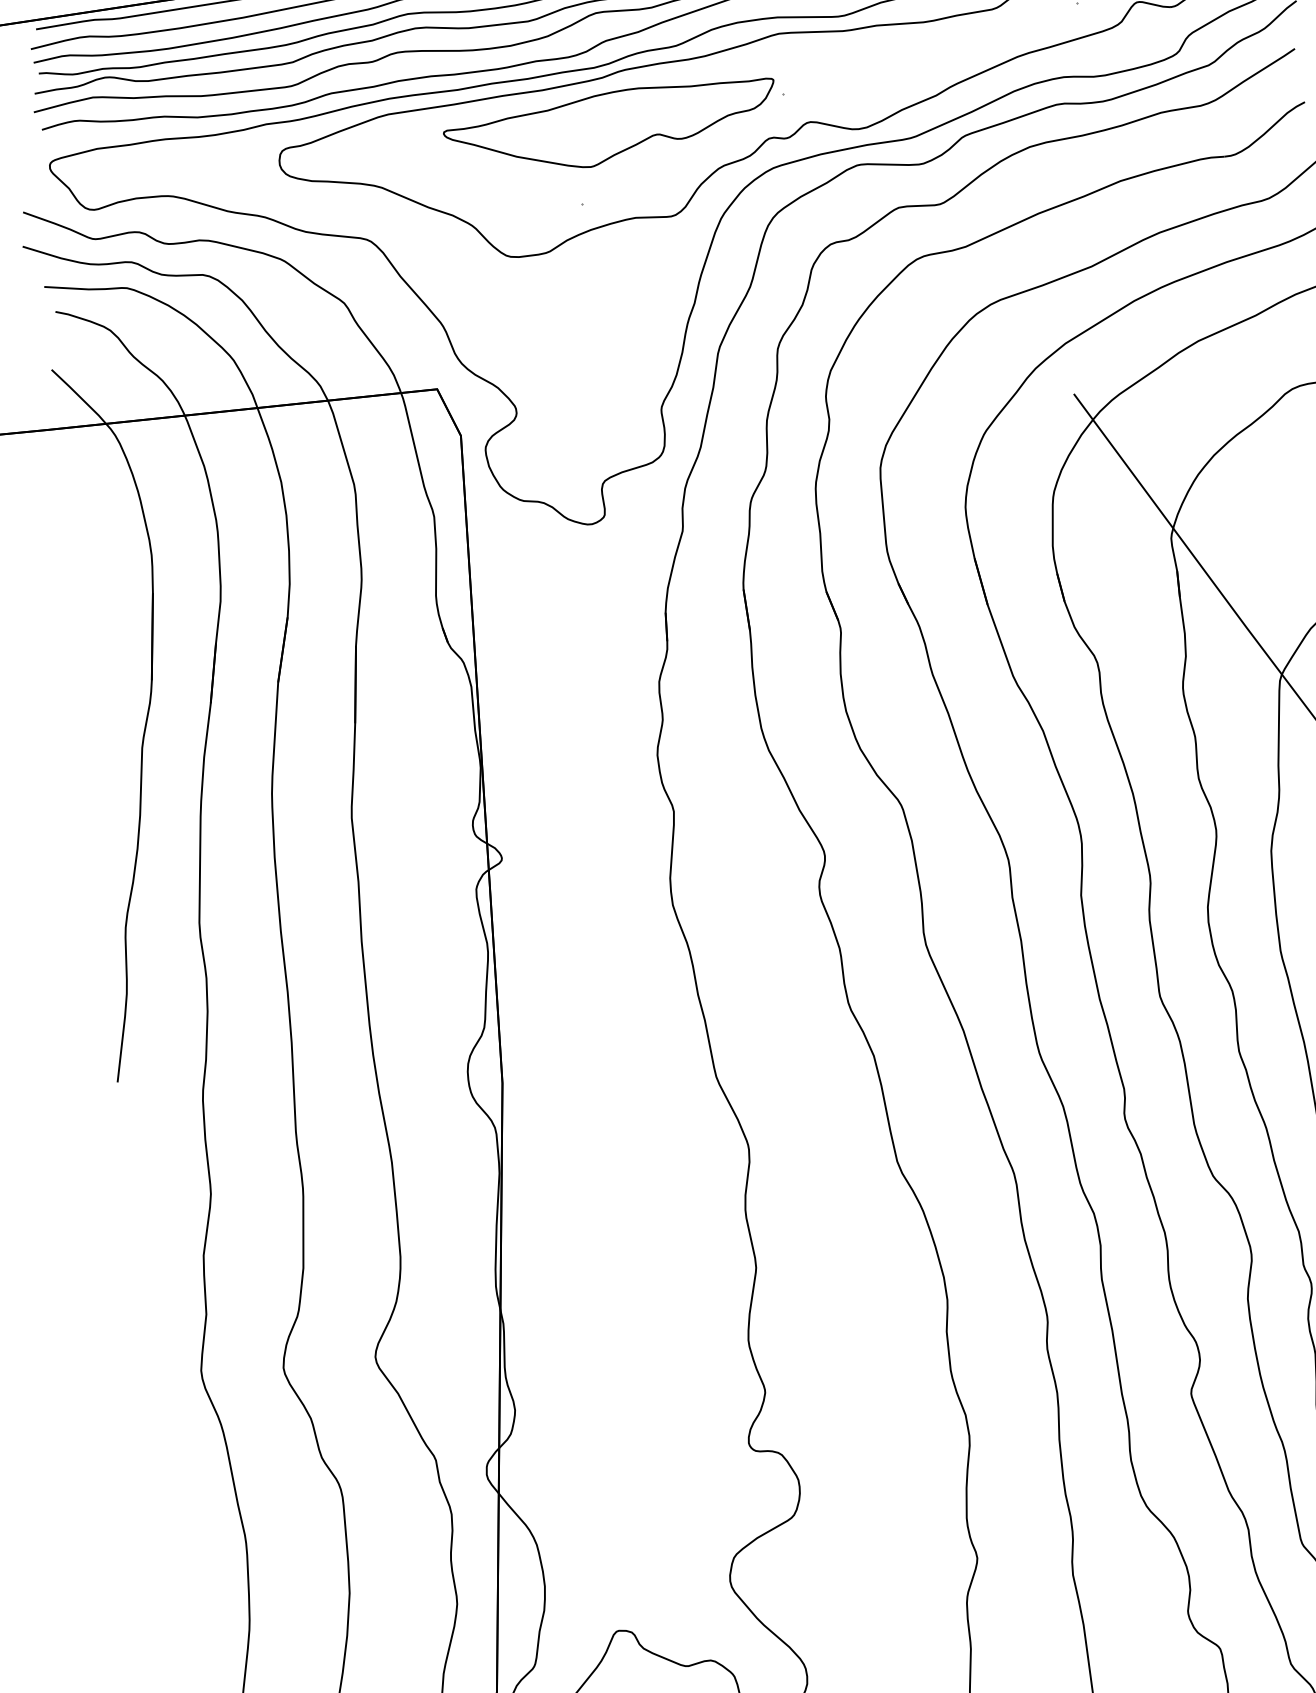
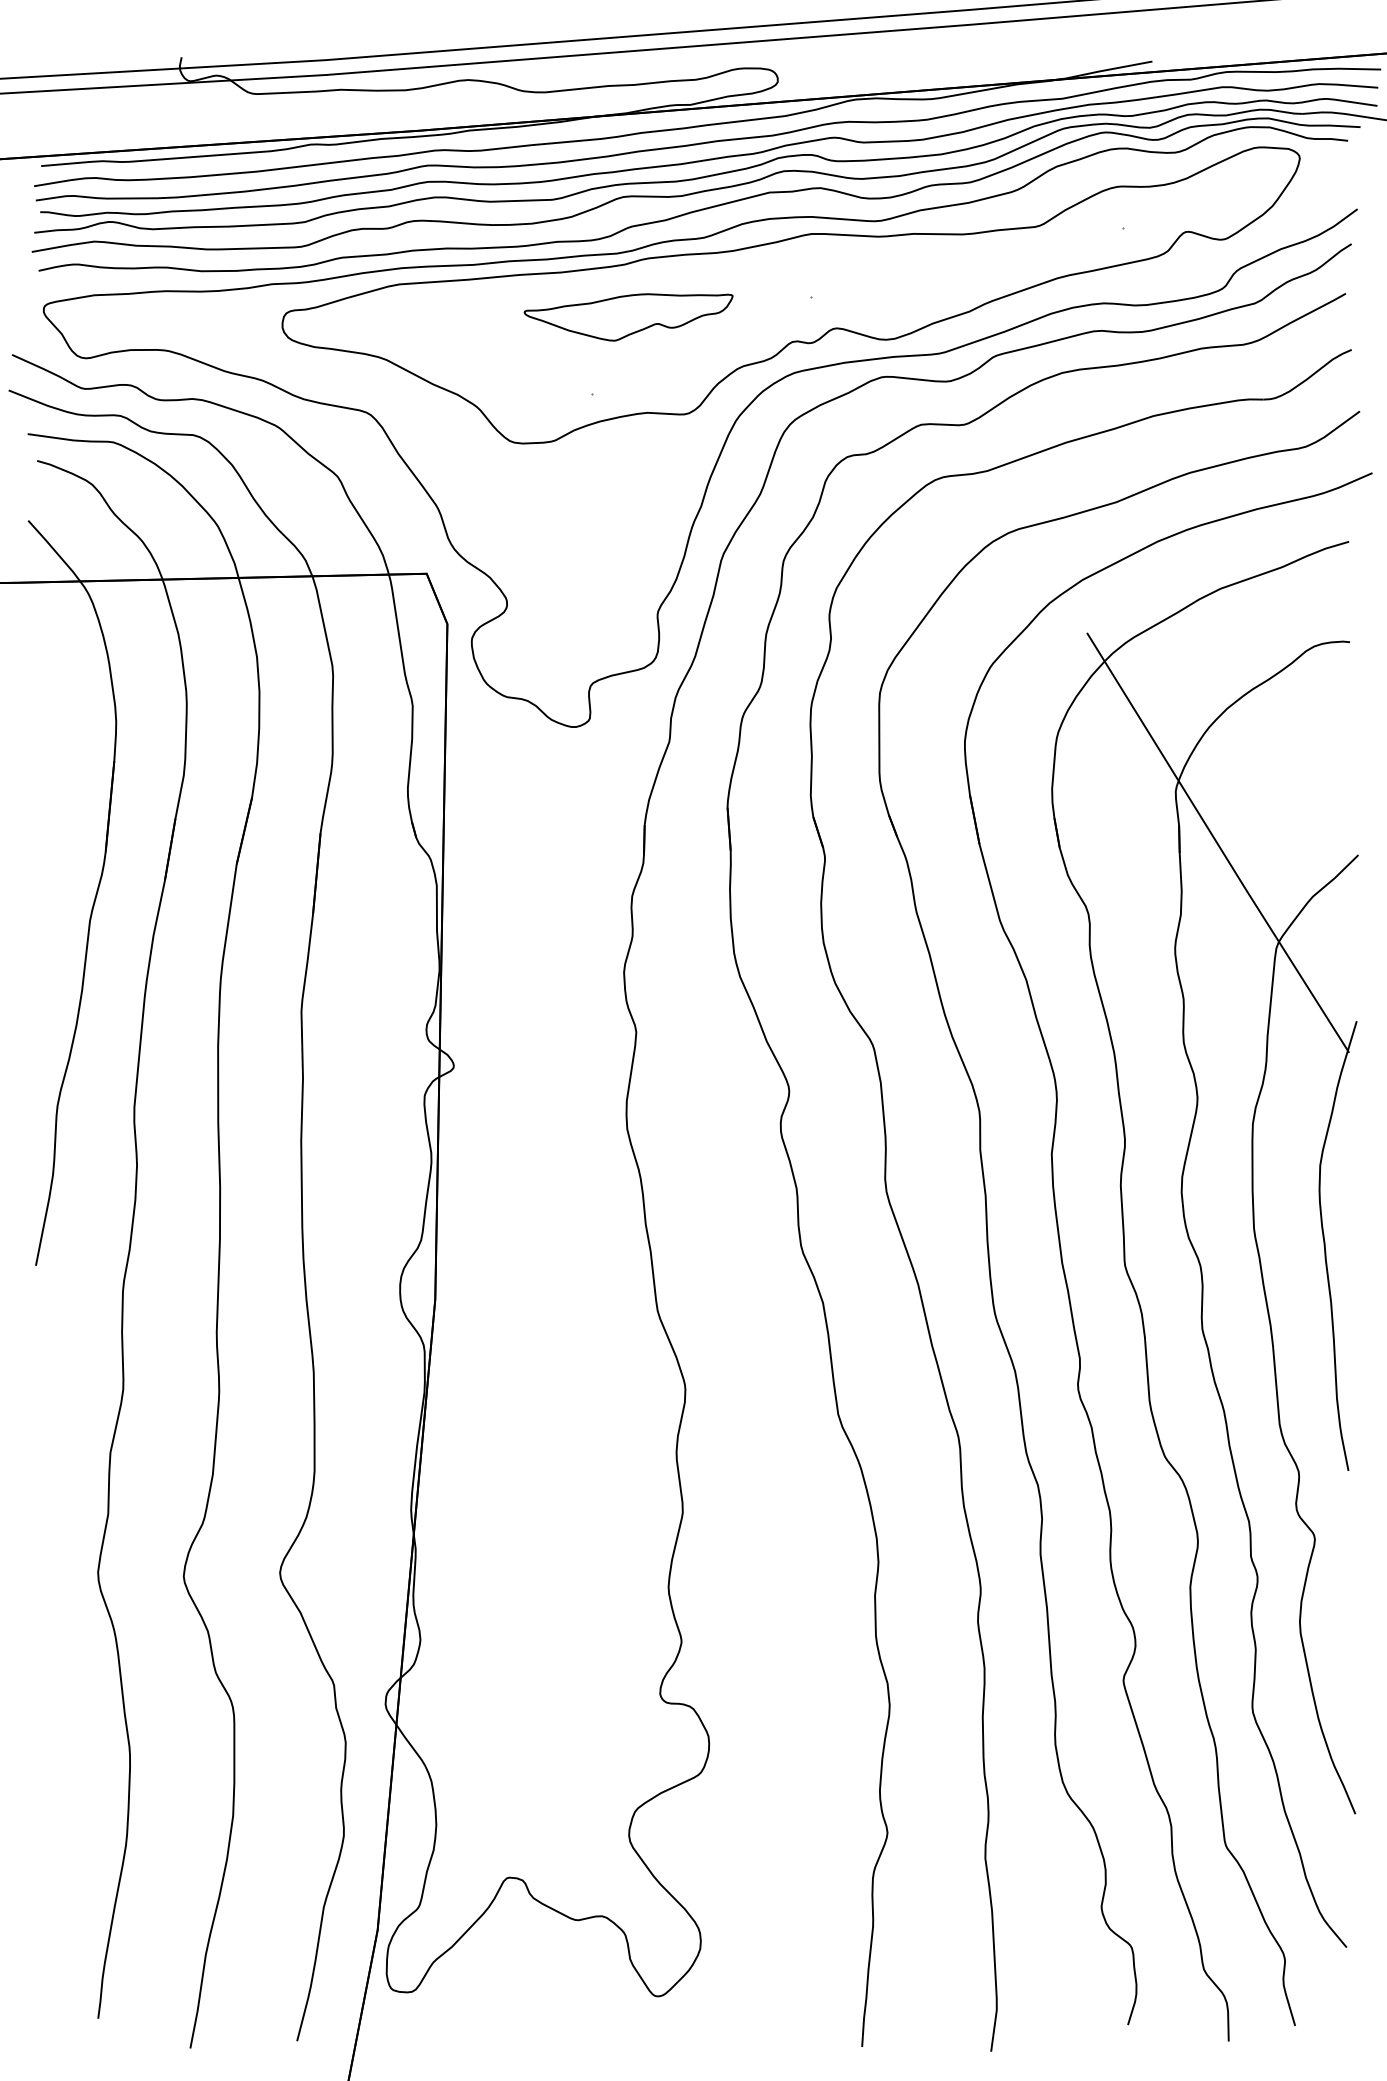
part: (610, 128) -> (628, 317), size x0.6

